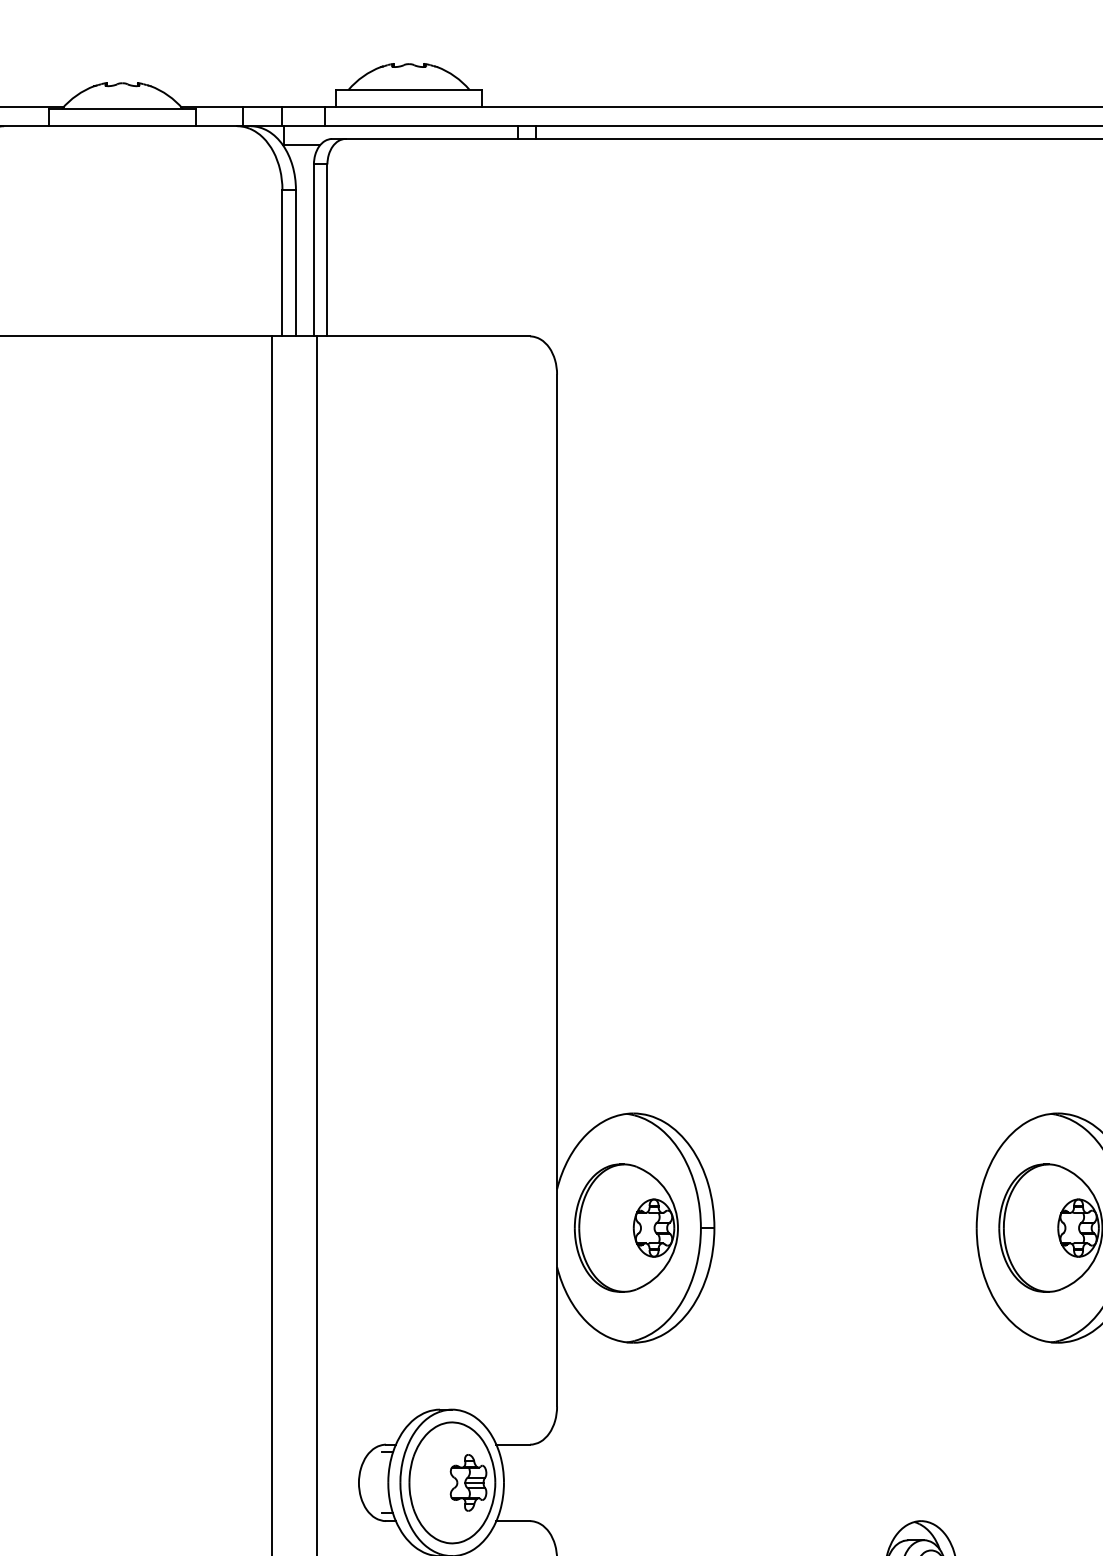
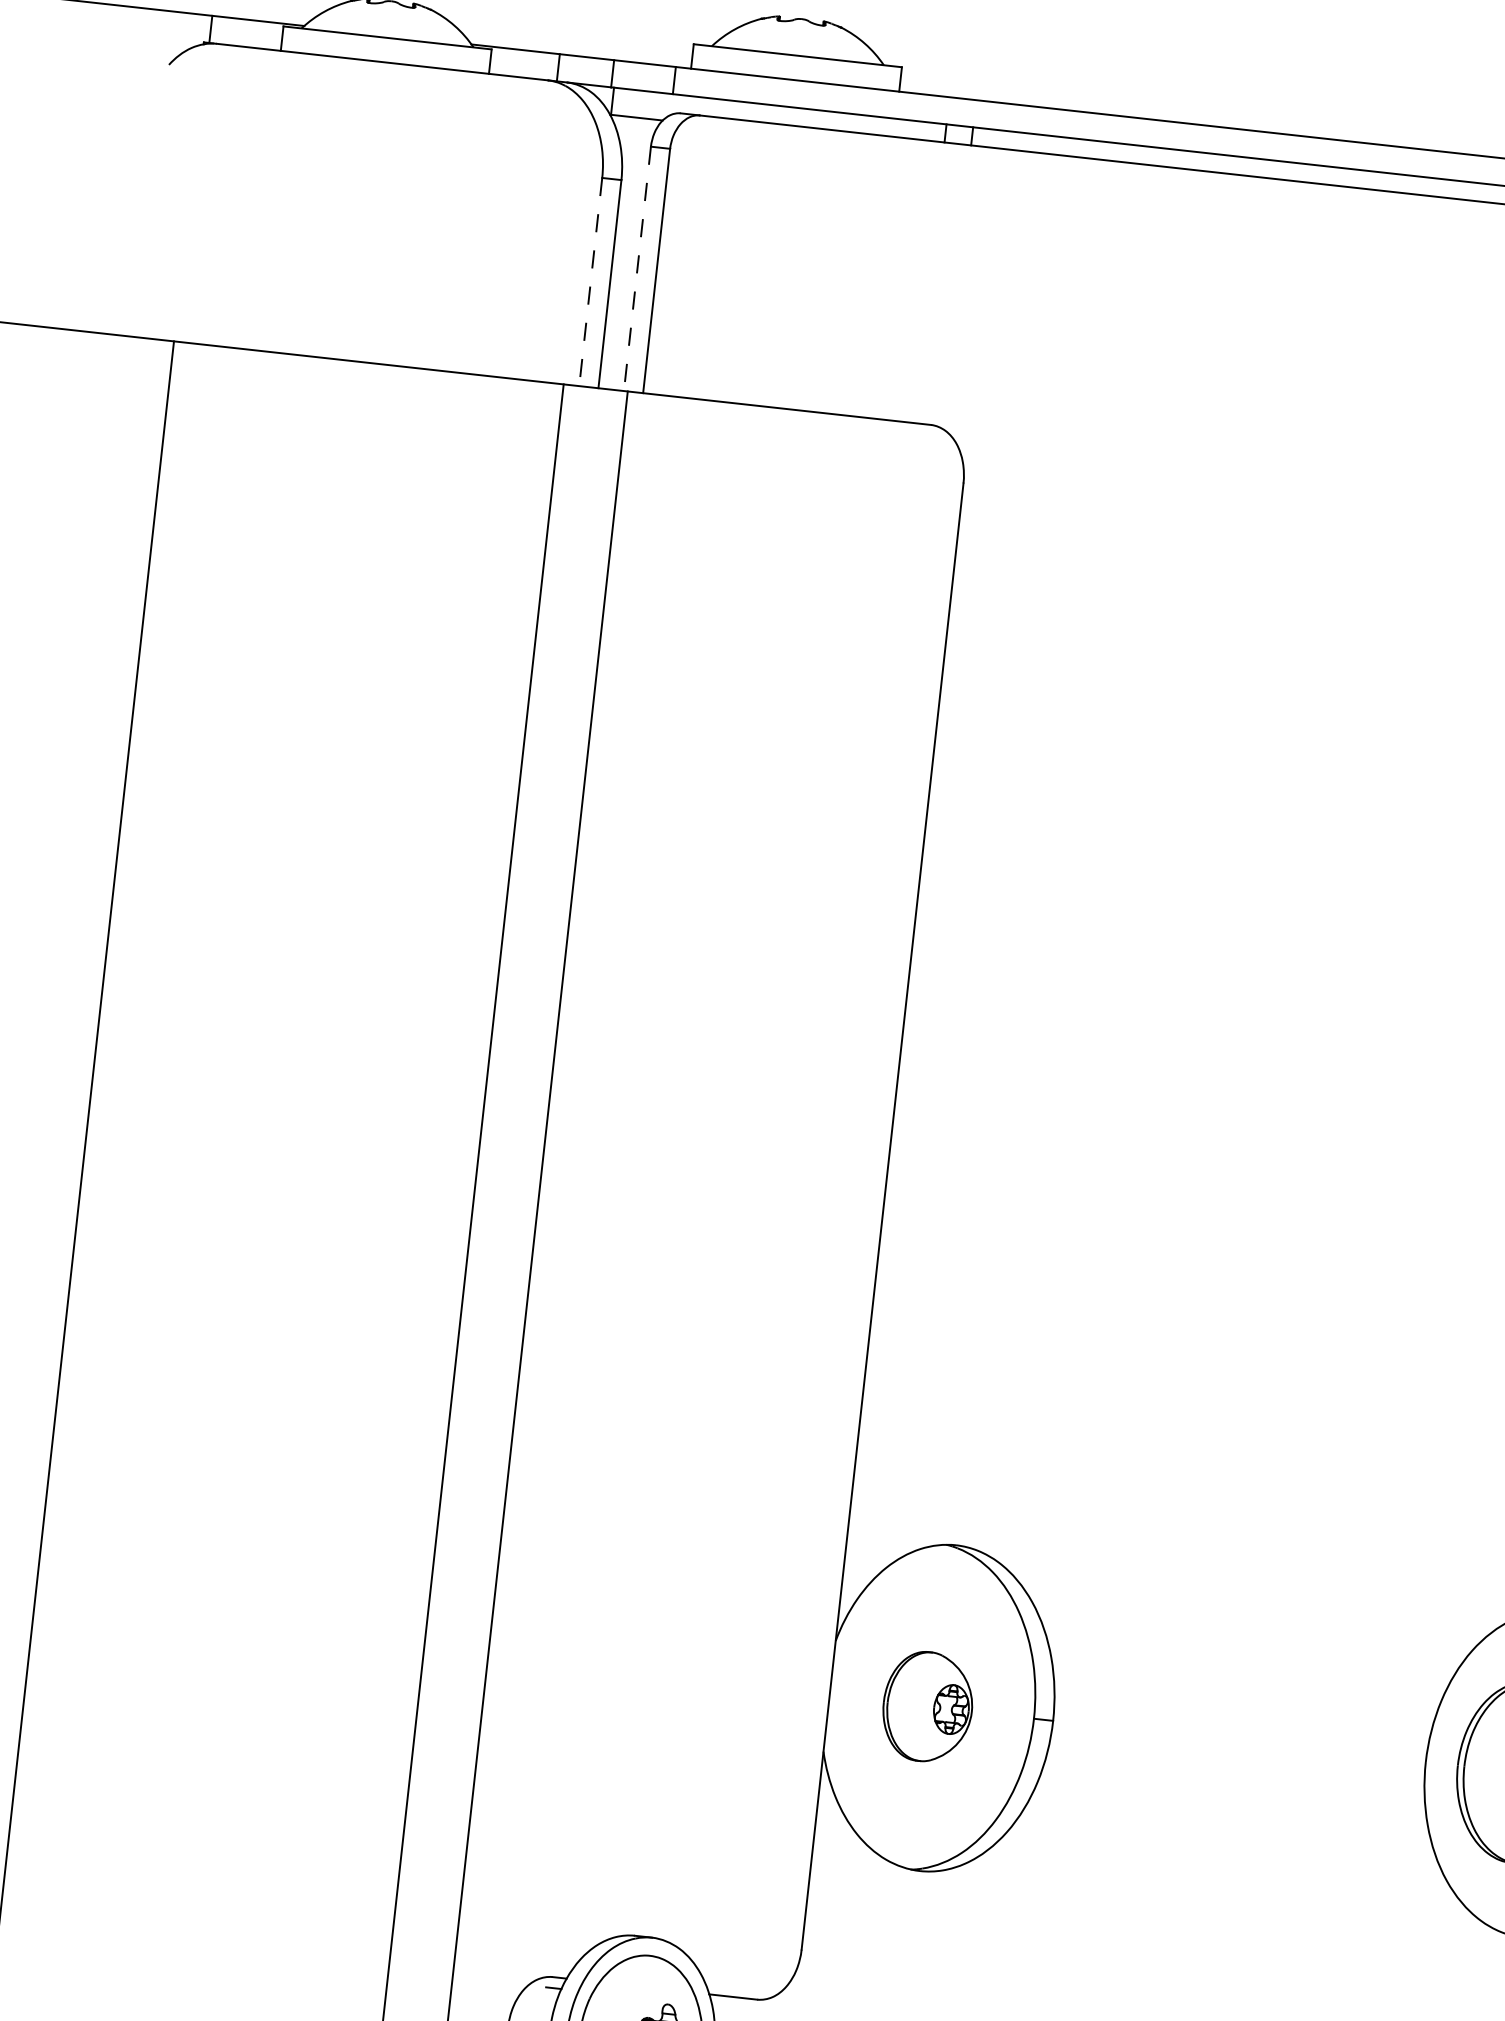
line: (313, 250) -> (636, 268), solid -> dashed
line: (282, 263) -> (590, 282), solid -> dashed
part: (625, 1227) -> (926, 1706), size x0.6

